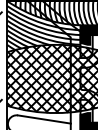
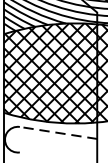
line: (44, 119) -> (58, 132), solid -> dashed

